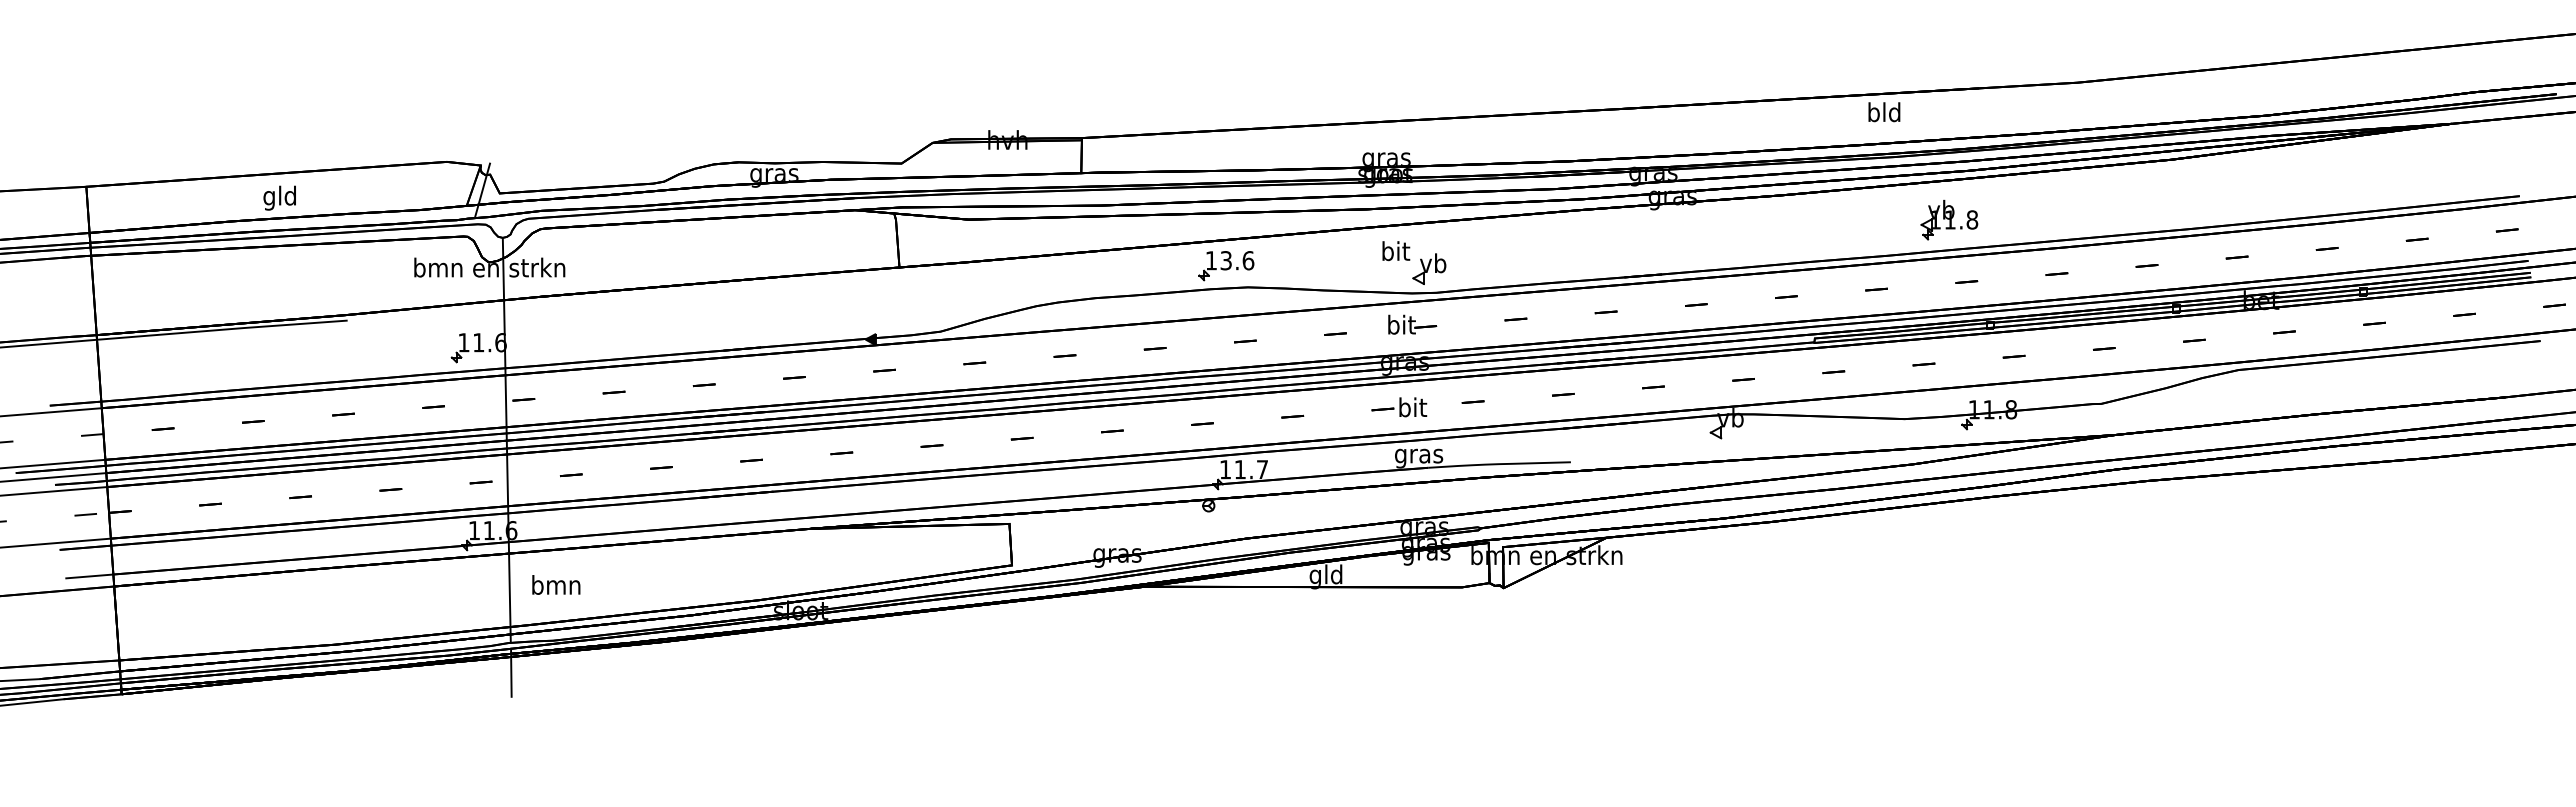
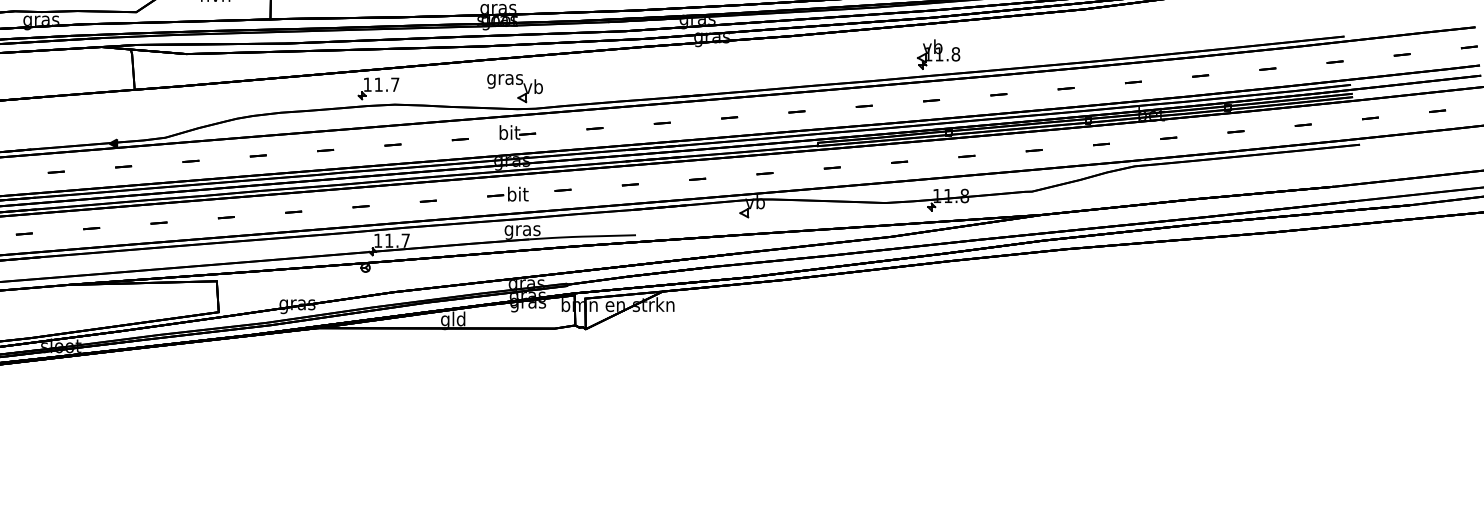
part: (1949, 219) -> (938, 53), moved
text: (1395, 253) -> (505, 79), bit -> gras
text: (1237, 260) -> (387, 84), 13.6 -> 11.7

